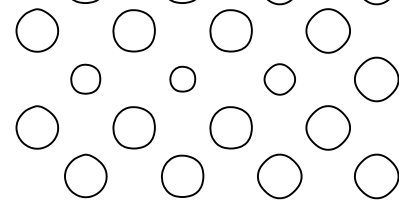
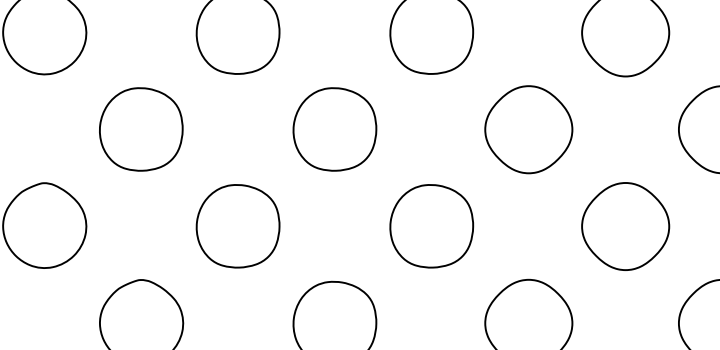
part: (85, 78) -> (140, 127), size x1.43
part: (182, 78) -> (334, 127), size x1.67
part: (279, 79) -> (528, 129), size x1.43

